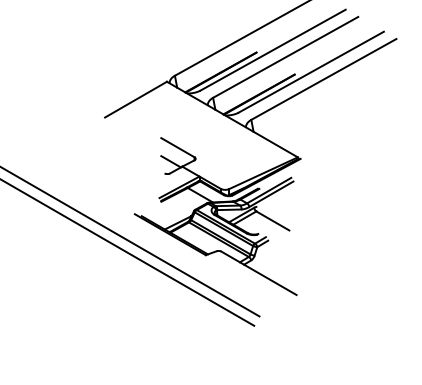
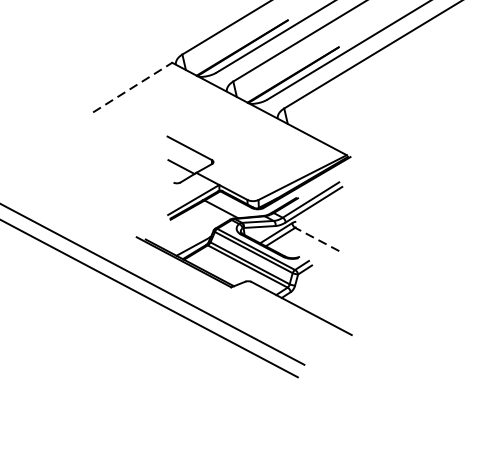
line: (136, 99) -> (133, 87), solid -> dashed
line: (272, 220) -> (316, 238), solid -> dashed

